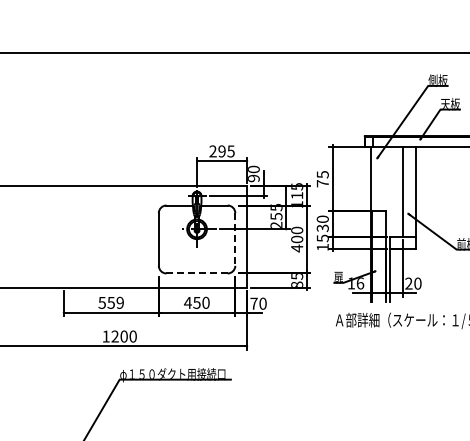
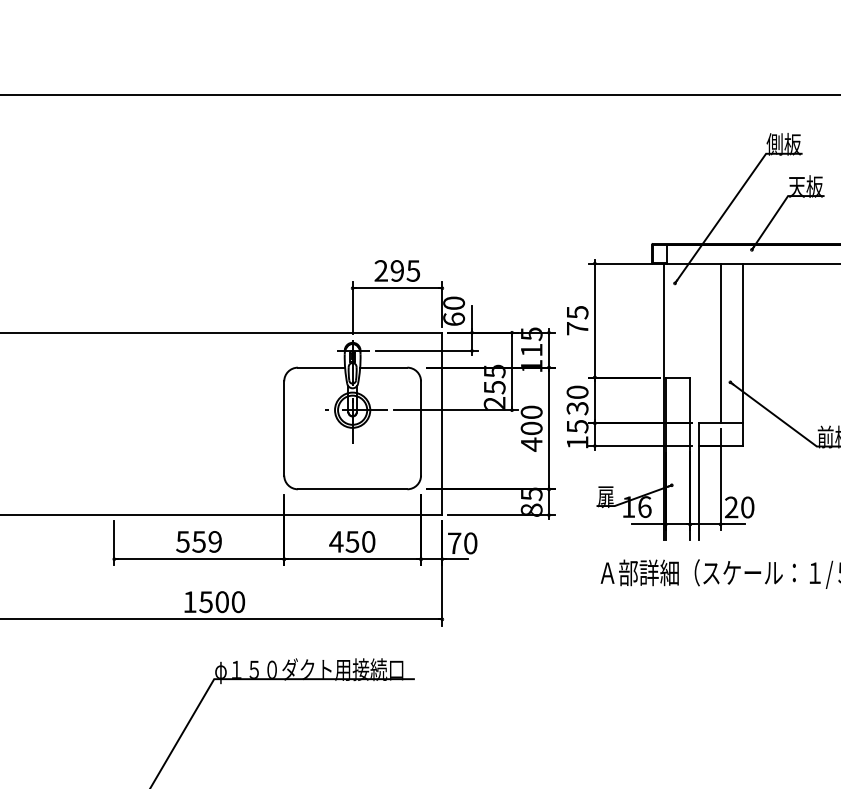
text: (253, 178) -> (453, 319), 90 -> 60
line: (235, 240) -> (421, 430), dashed -> solid
line: (197, 273) -> (353, 489), dashed -> solid
text: (114, 336) -> (204, 601), 1200 -> 1500

